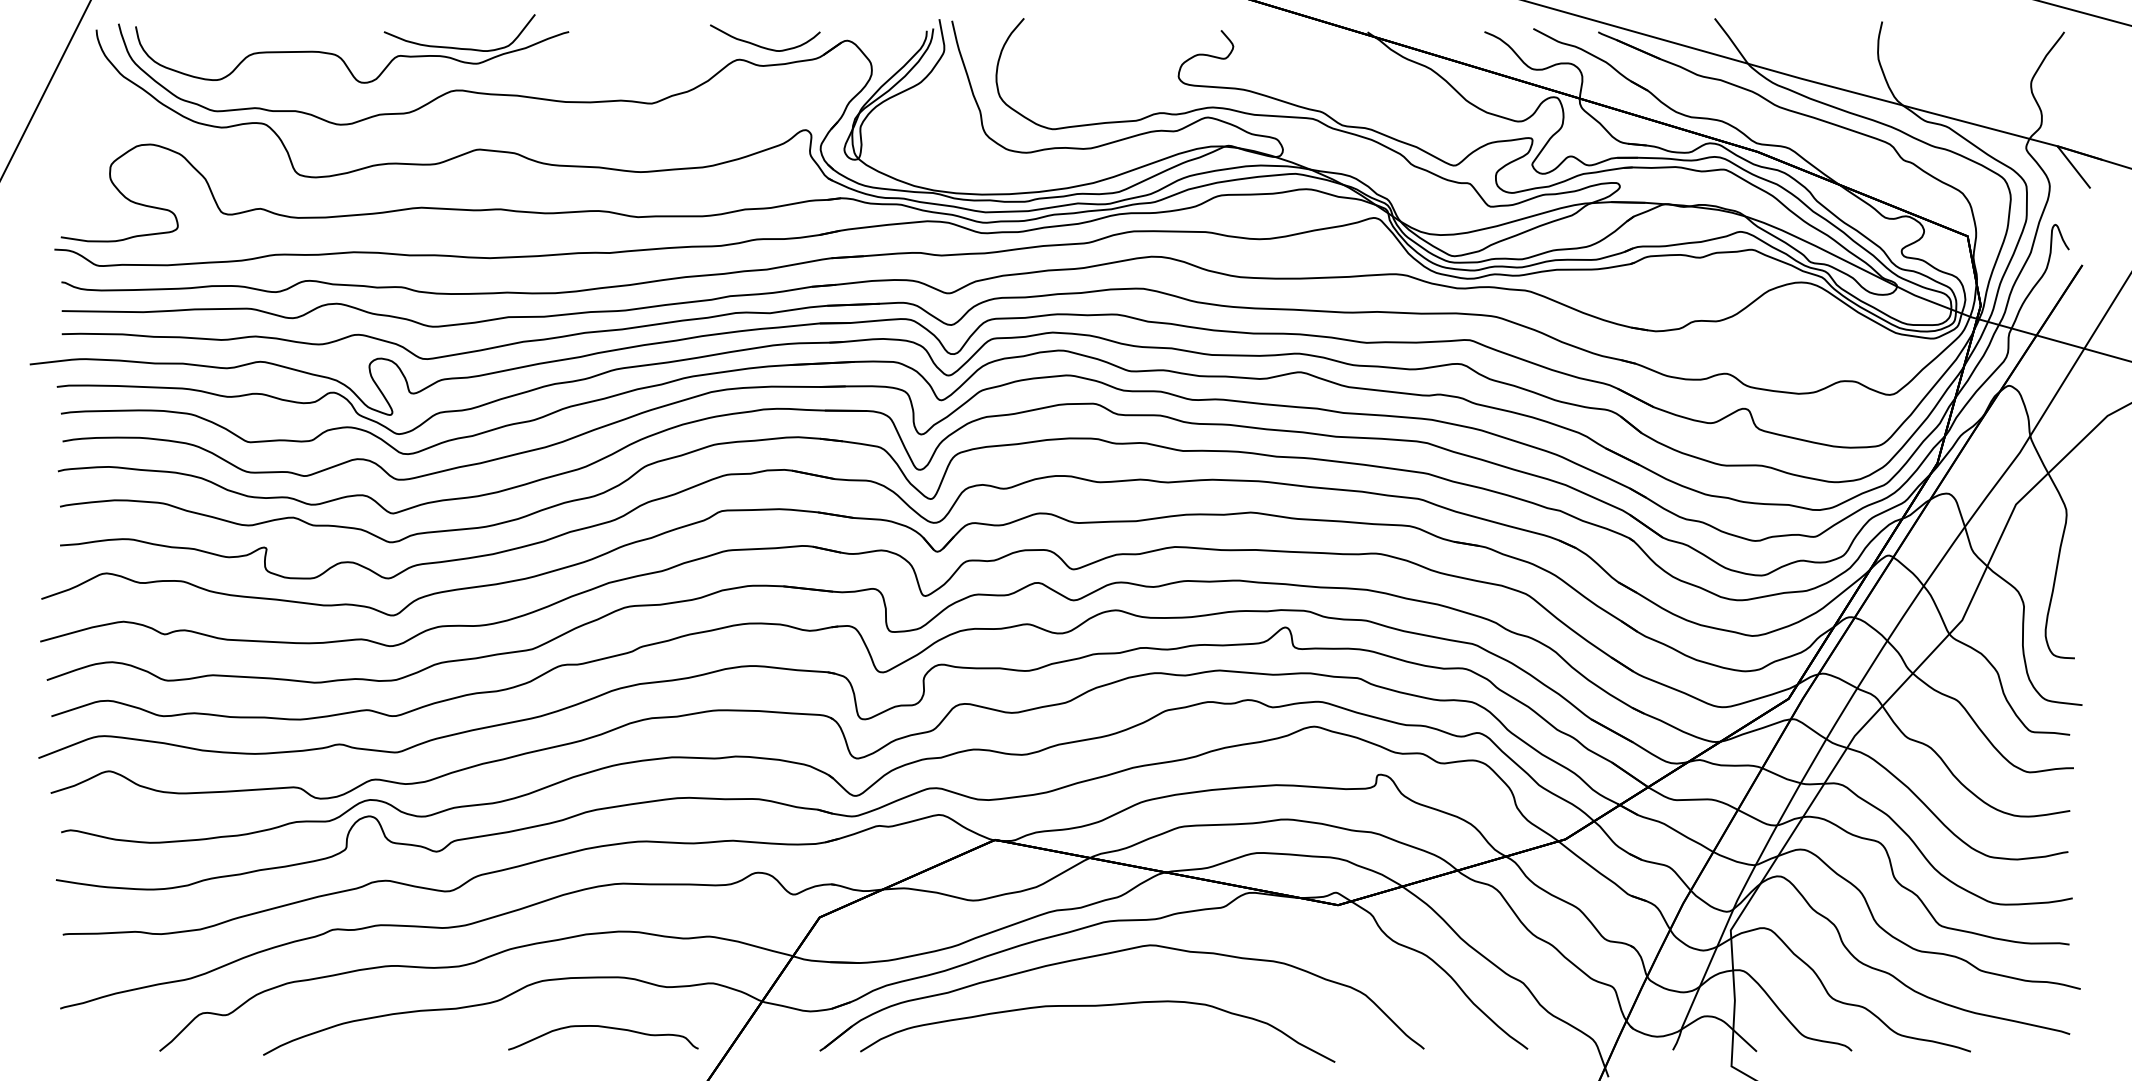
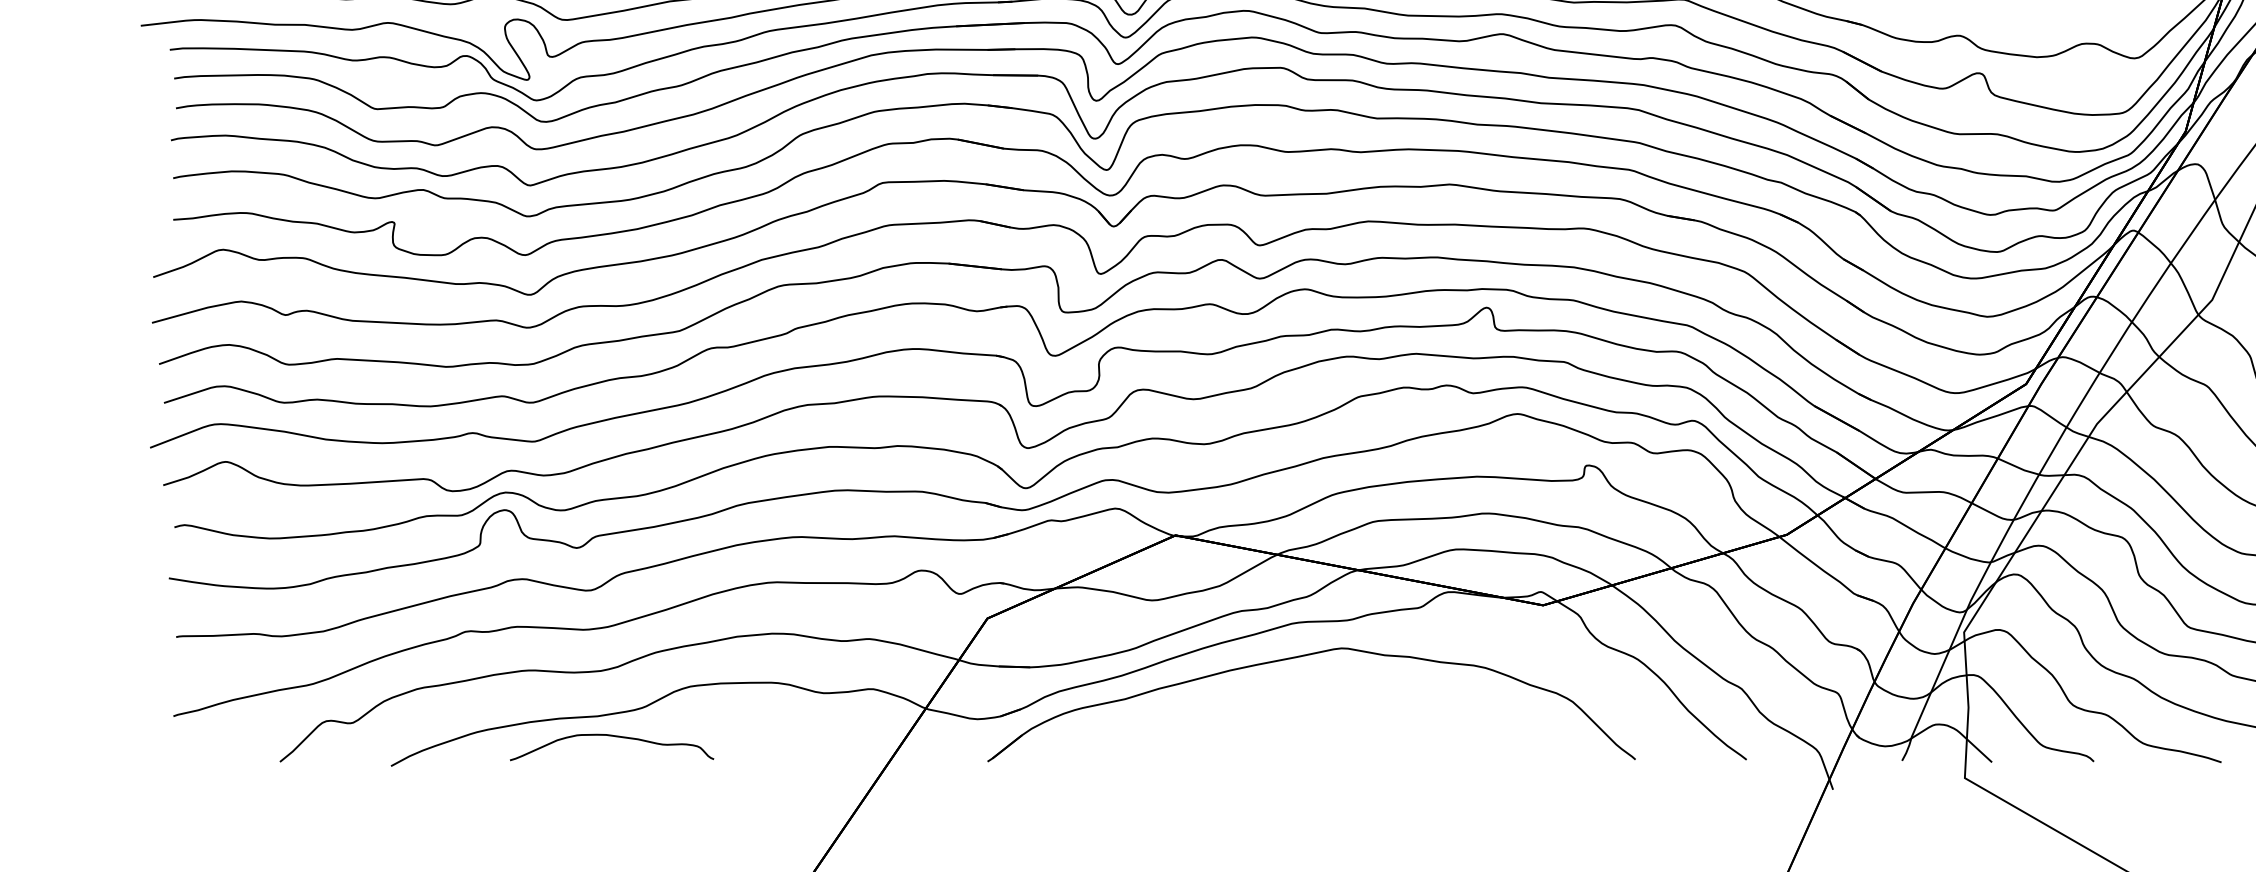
curve: (1097, 1006) -> (1285, 713), removed
curve: (606, 1028) -> (615, 737), moved

